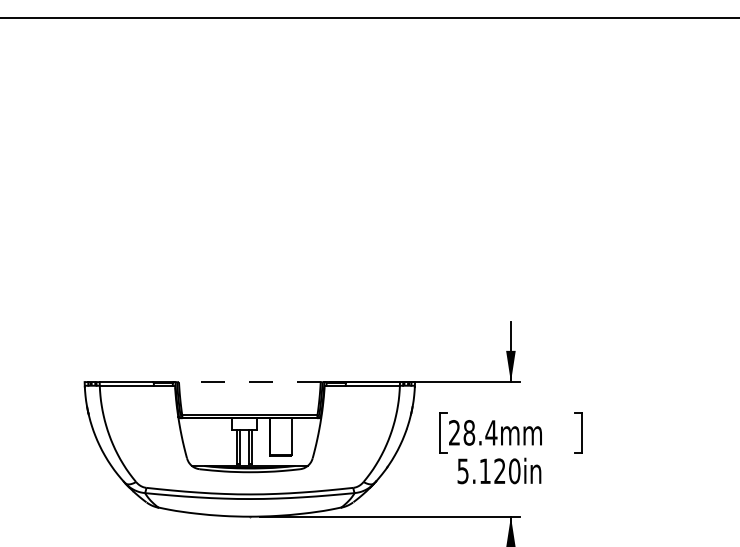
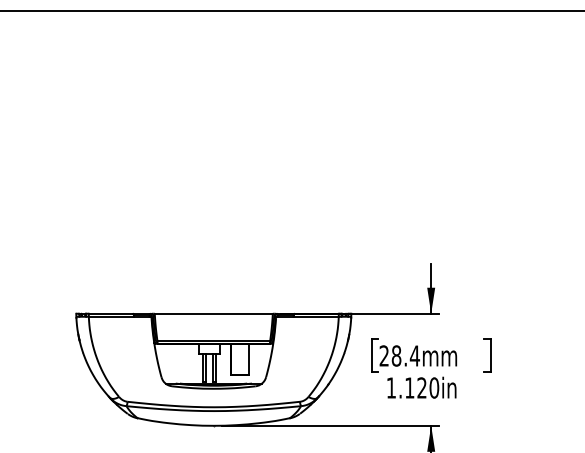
line: (249, 382) -> (213, 314), dashed -> solid
text: (462, 471) -> (390, 388), 5.120in -> 1.120in

